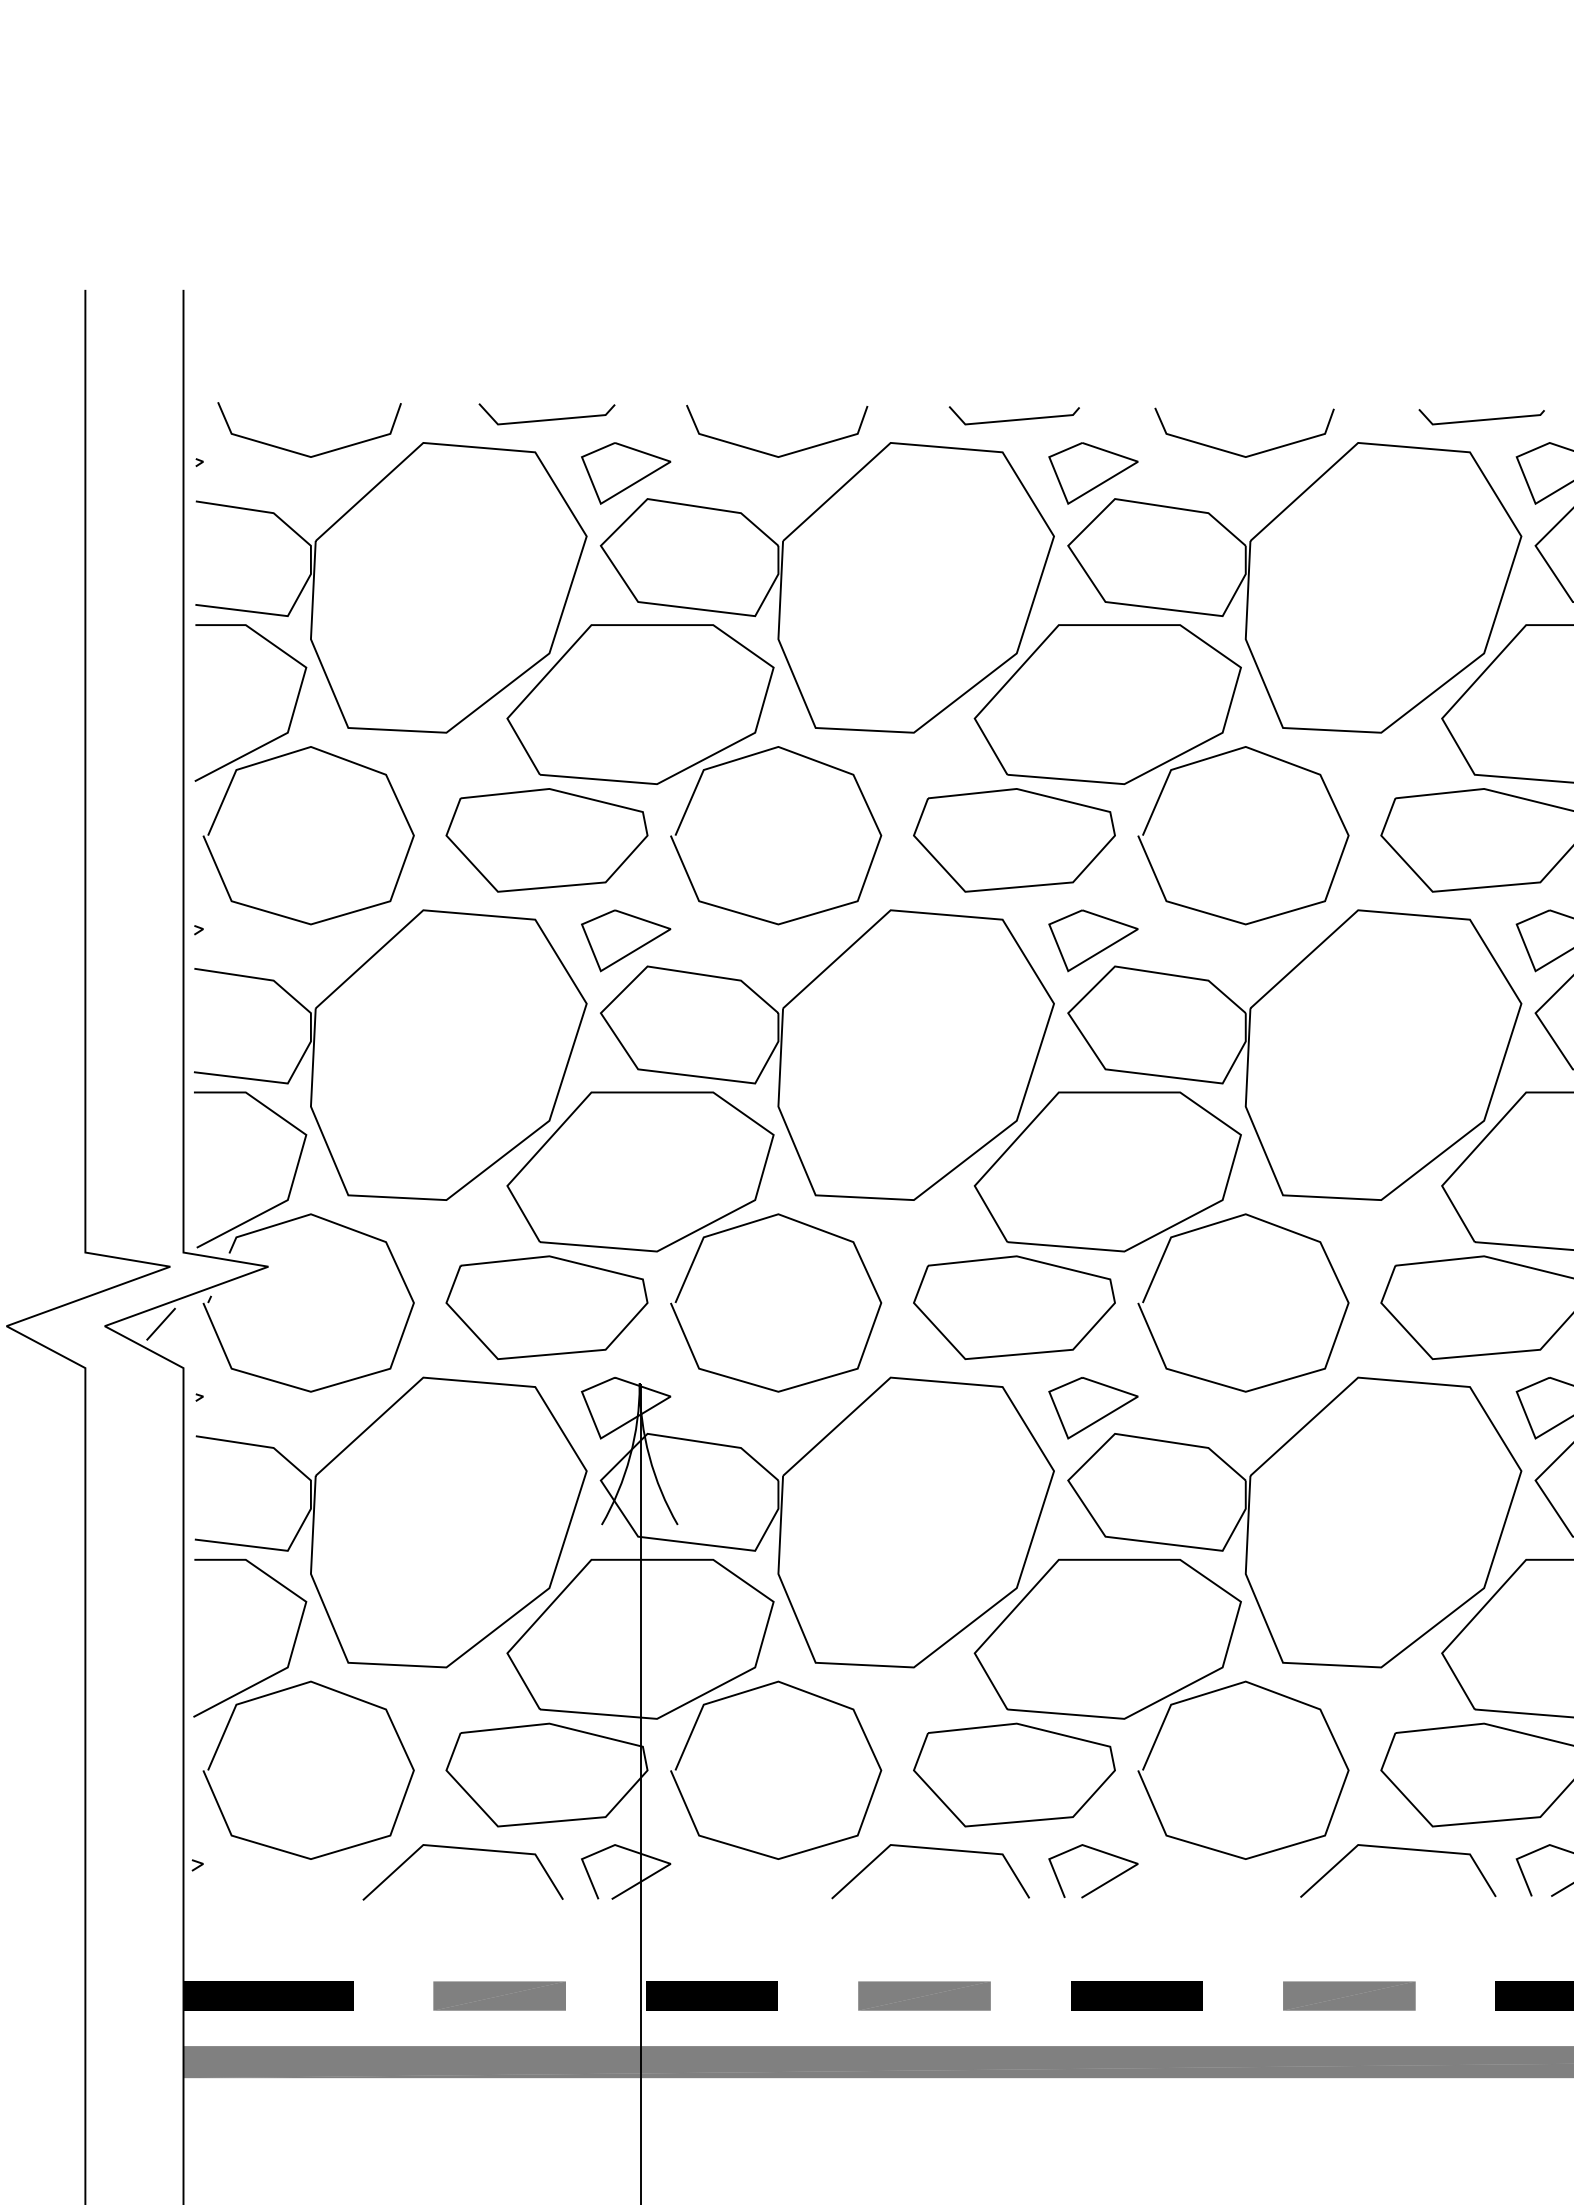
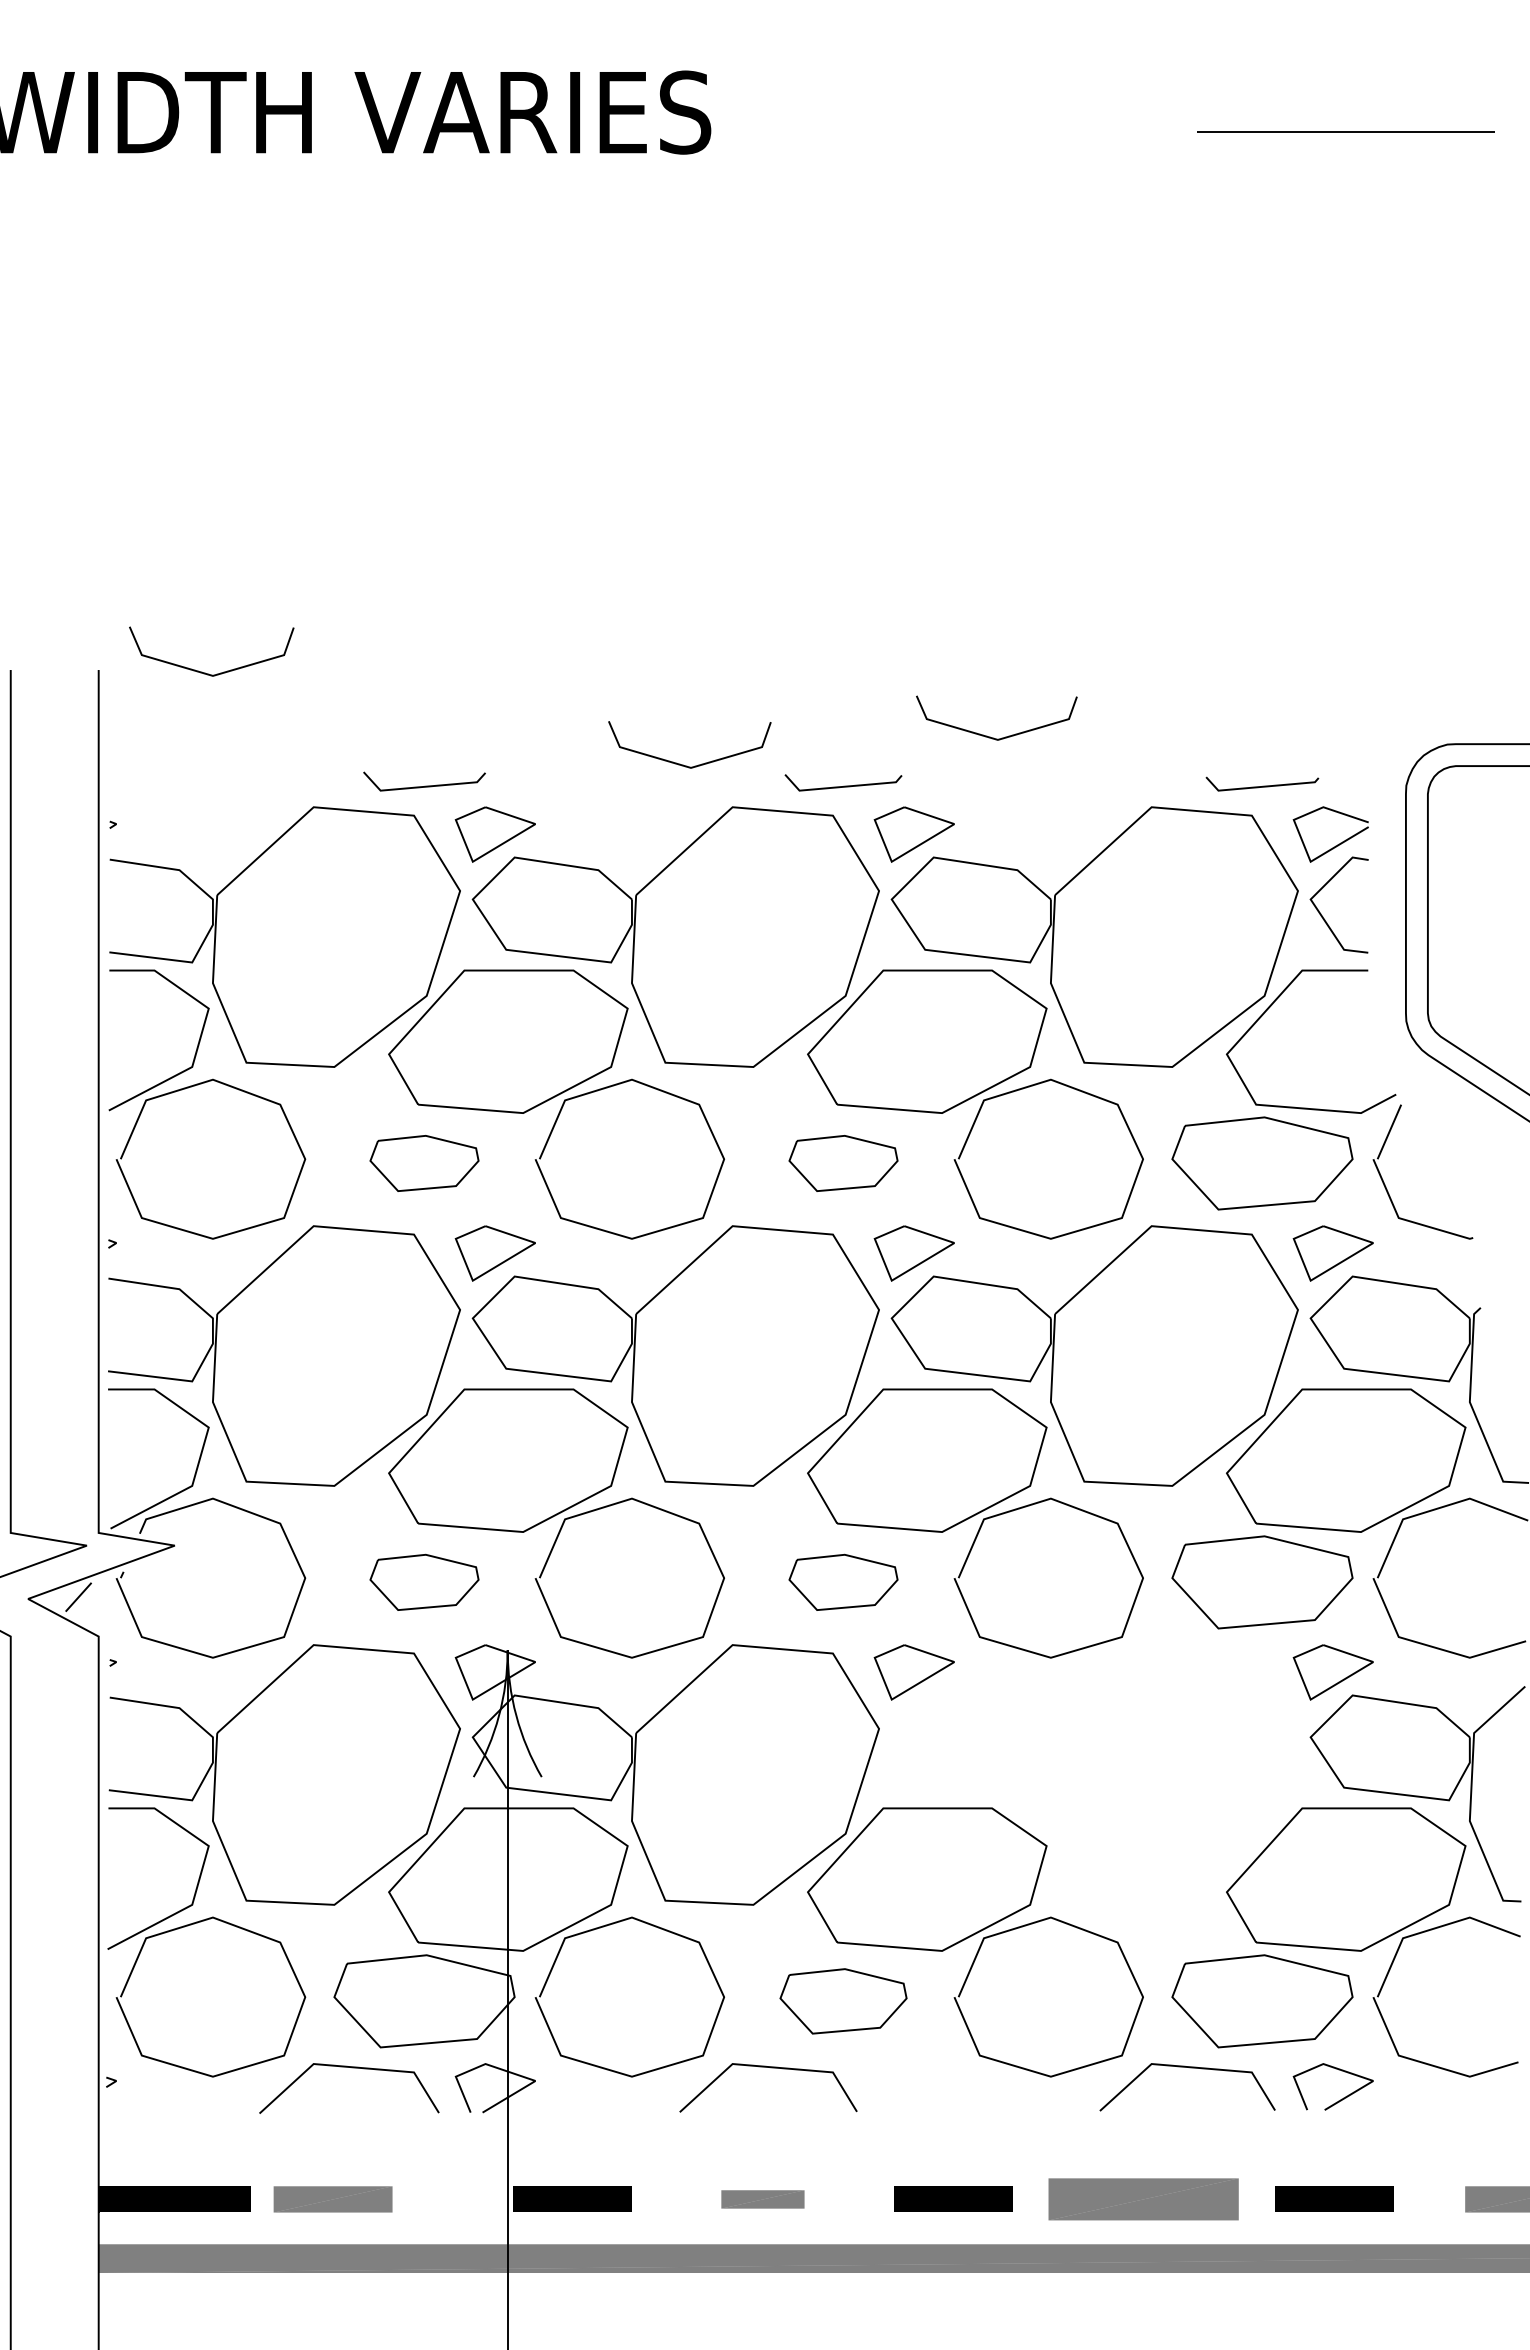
line: (302, 453) -> (205, 672), moved
line: (770, 453) -> (683, 764), moved
line: (1237, 453) -> (990, 736), moved
part: (546, 840) -> (424, 1163), size x0.6
part: (1014, 840) -> (843, 1163), size x0.6
part: (546, 1307) -> (424, 1582), size x0.6
part: (1014, 1307) -> (843, 1582), size x0.6
part: (1294, 1522) -> (1094, 1774), removed
part: (1014, 1775) -> (843, 2001), size x0.7
line: (1099, 1885) -> (919, 2100), removed
part: (498, 1996) -> (332, 2199), moved
part: (924, 1996) -> (762, 2199), size x0.7
part: (1349, 1996) -> (1143, 2199), size x1.6

